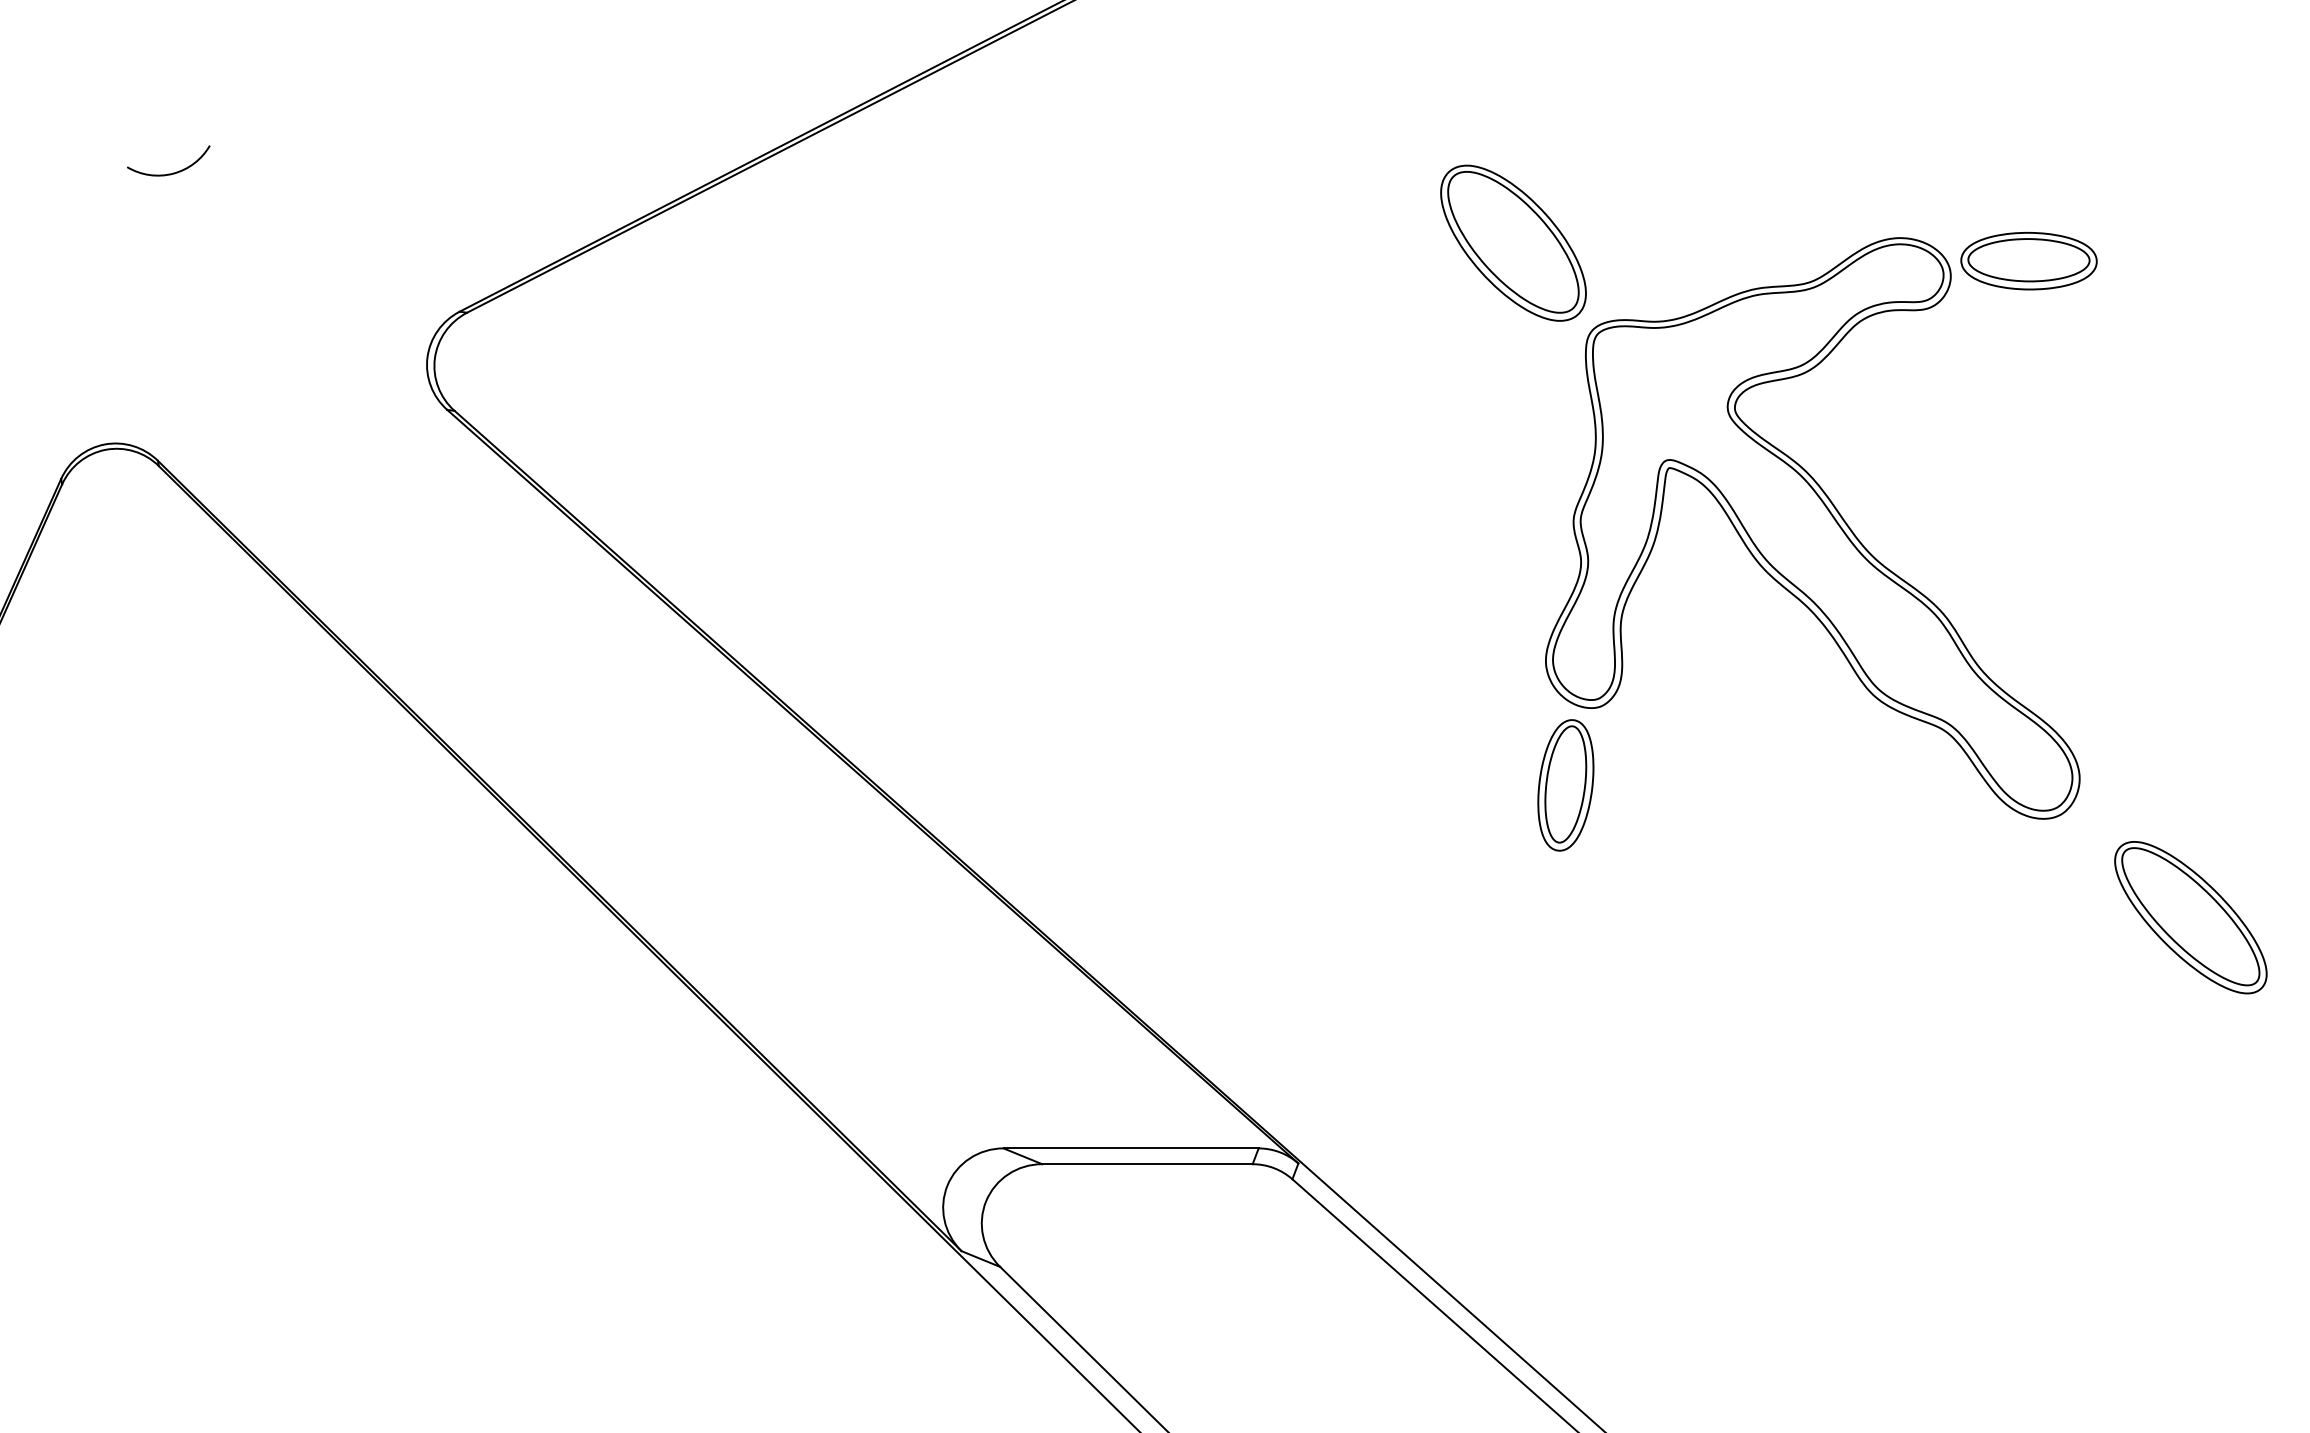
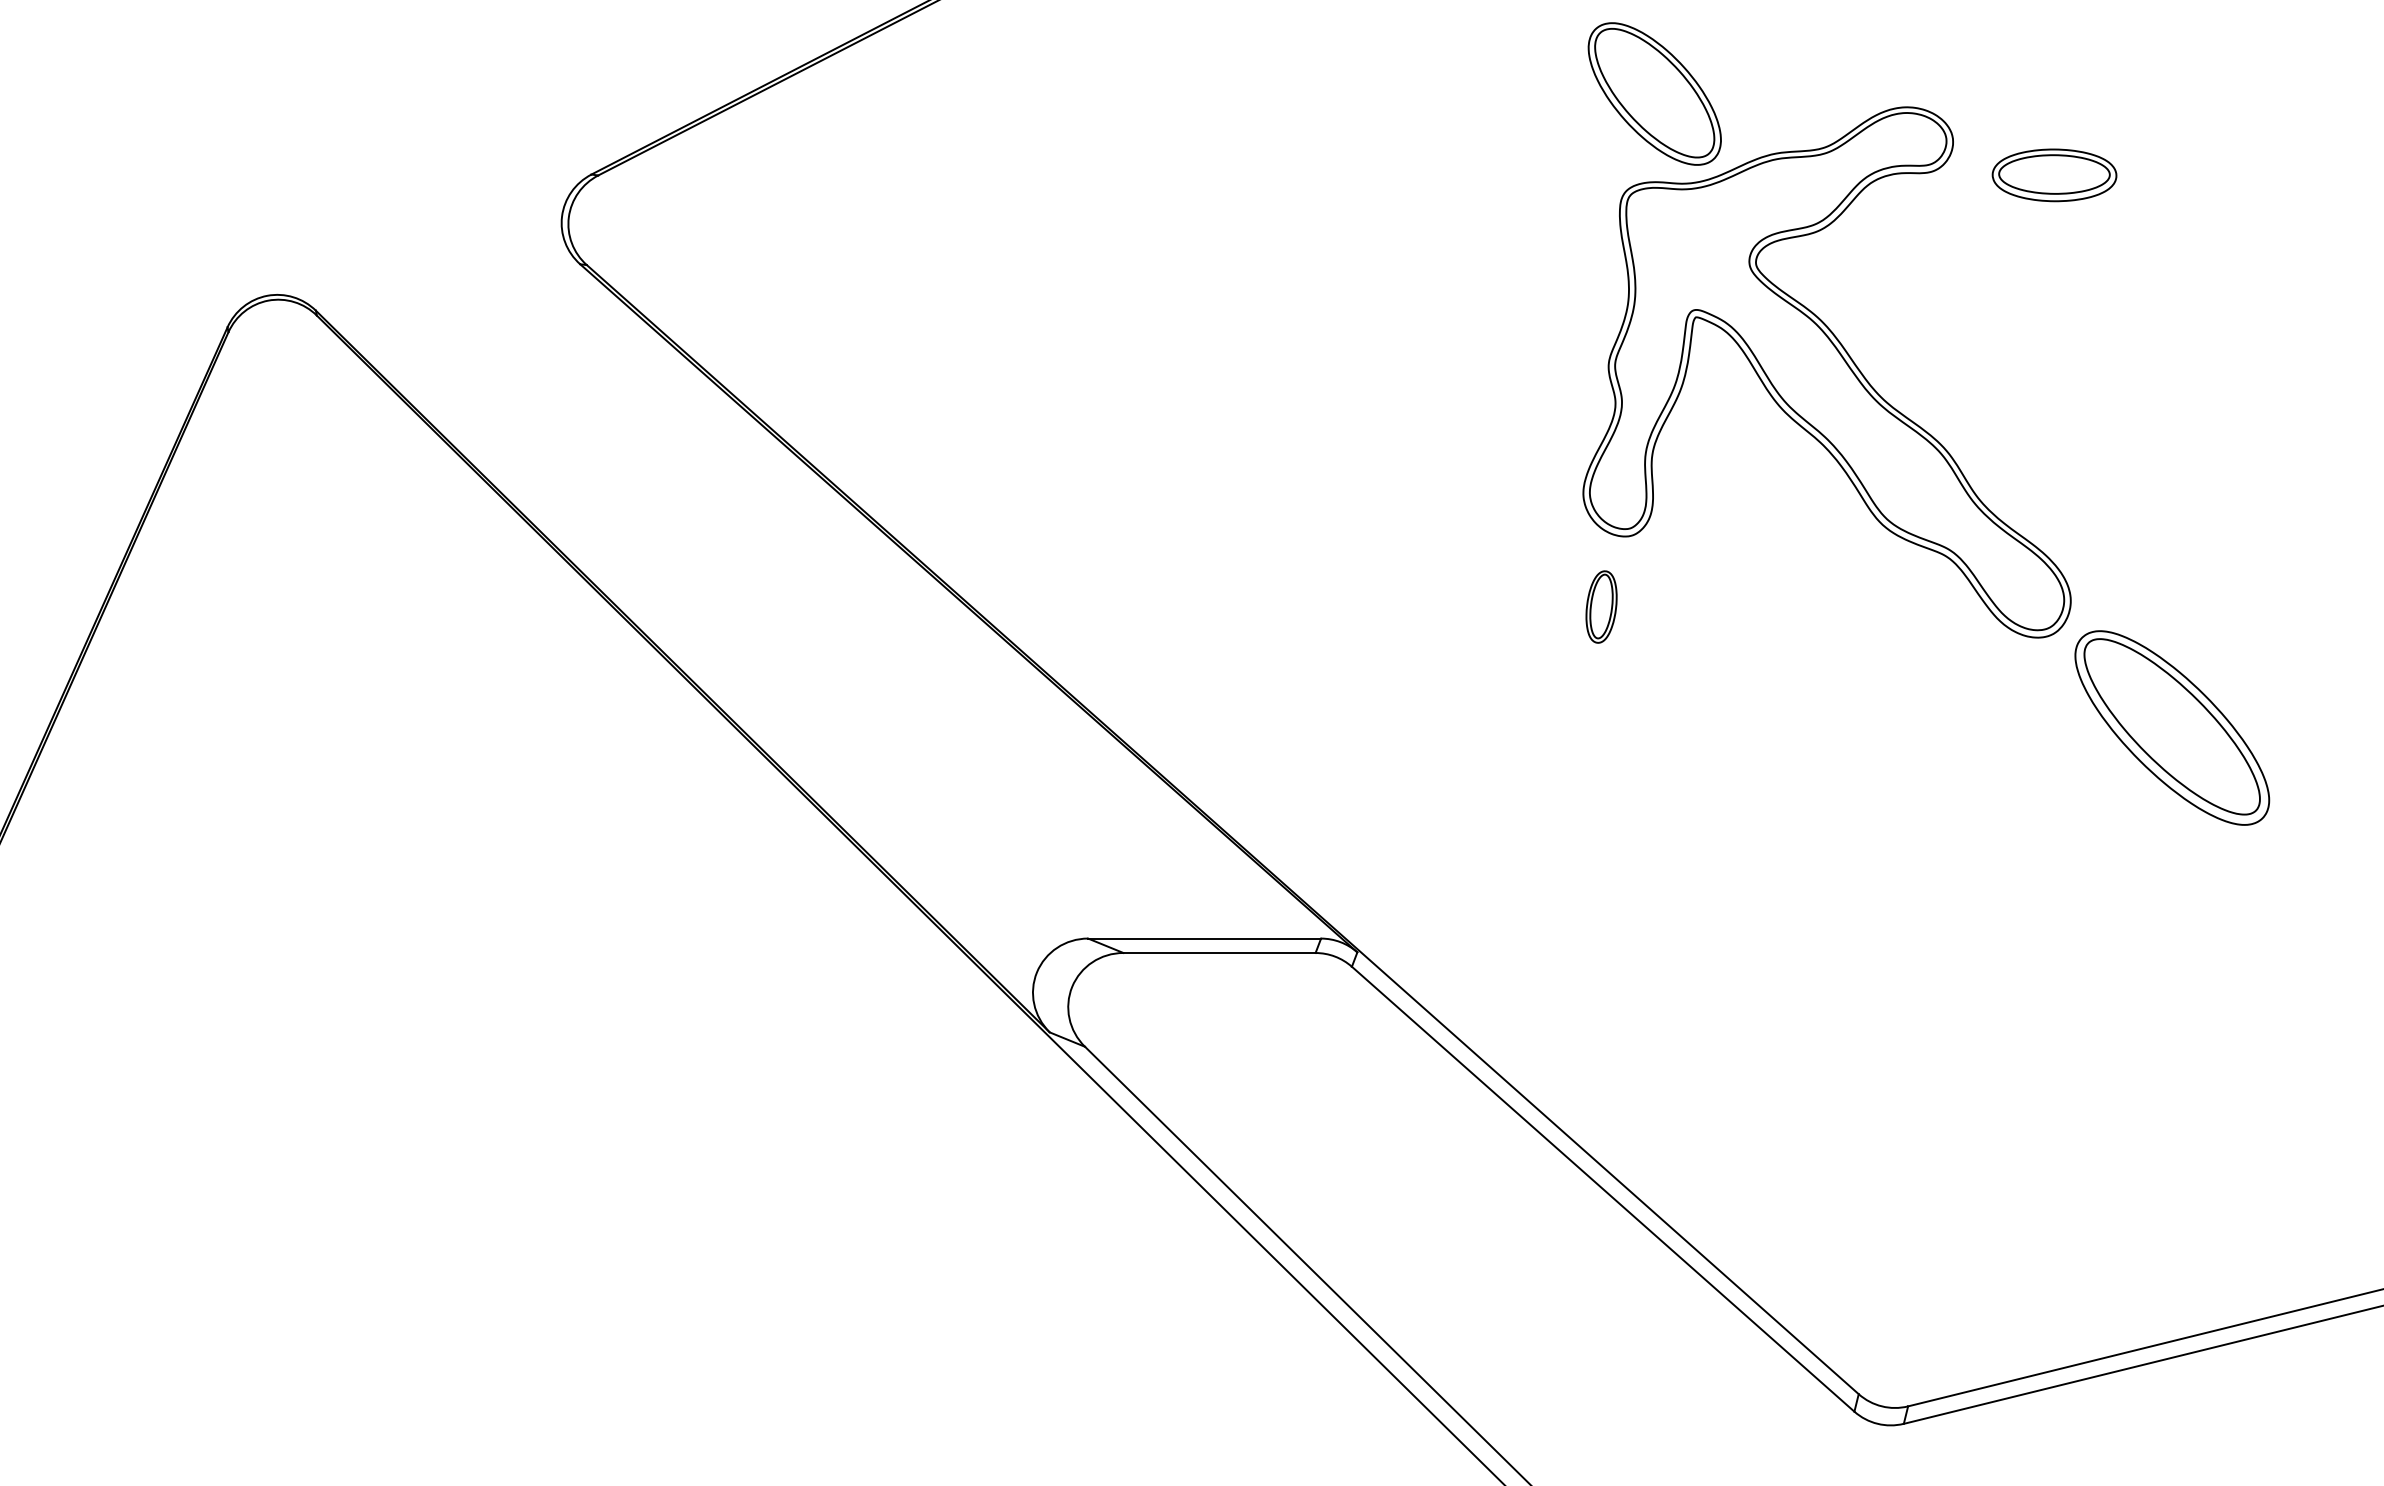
curve: (171, 172) -> (328, 47), removed
part: (1513, 242) -> (1654, 93), moved
part: (2028, 261) -> (2054, 175), moved
part: (1565, 784) -> (1601, 606), size x0.6
part: (2191, 917) -> (2172, 727), size x1.4

